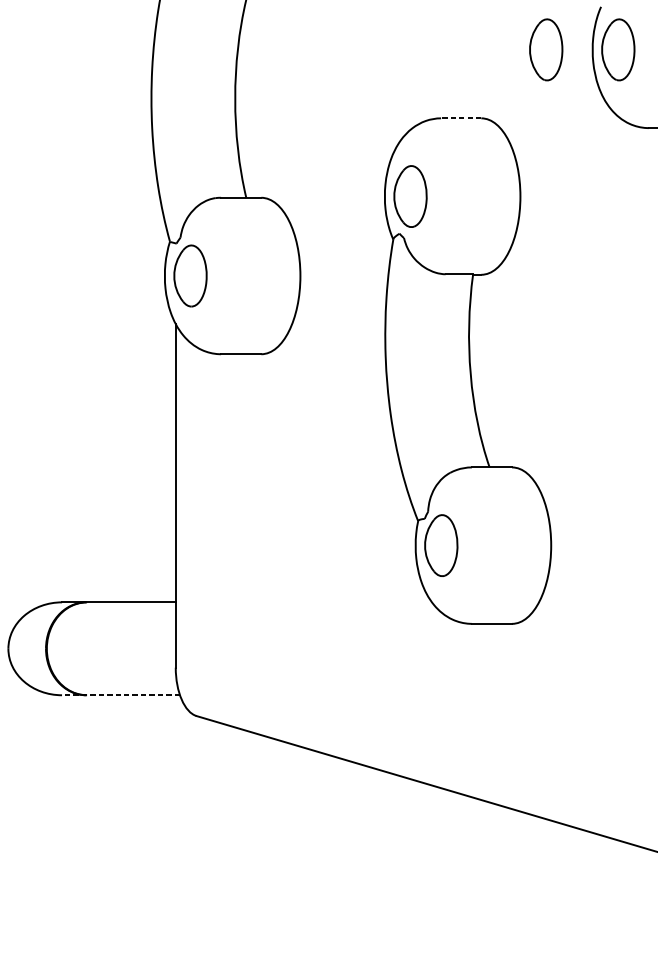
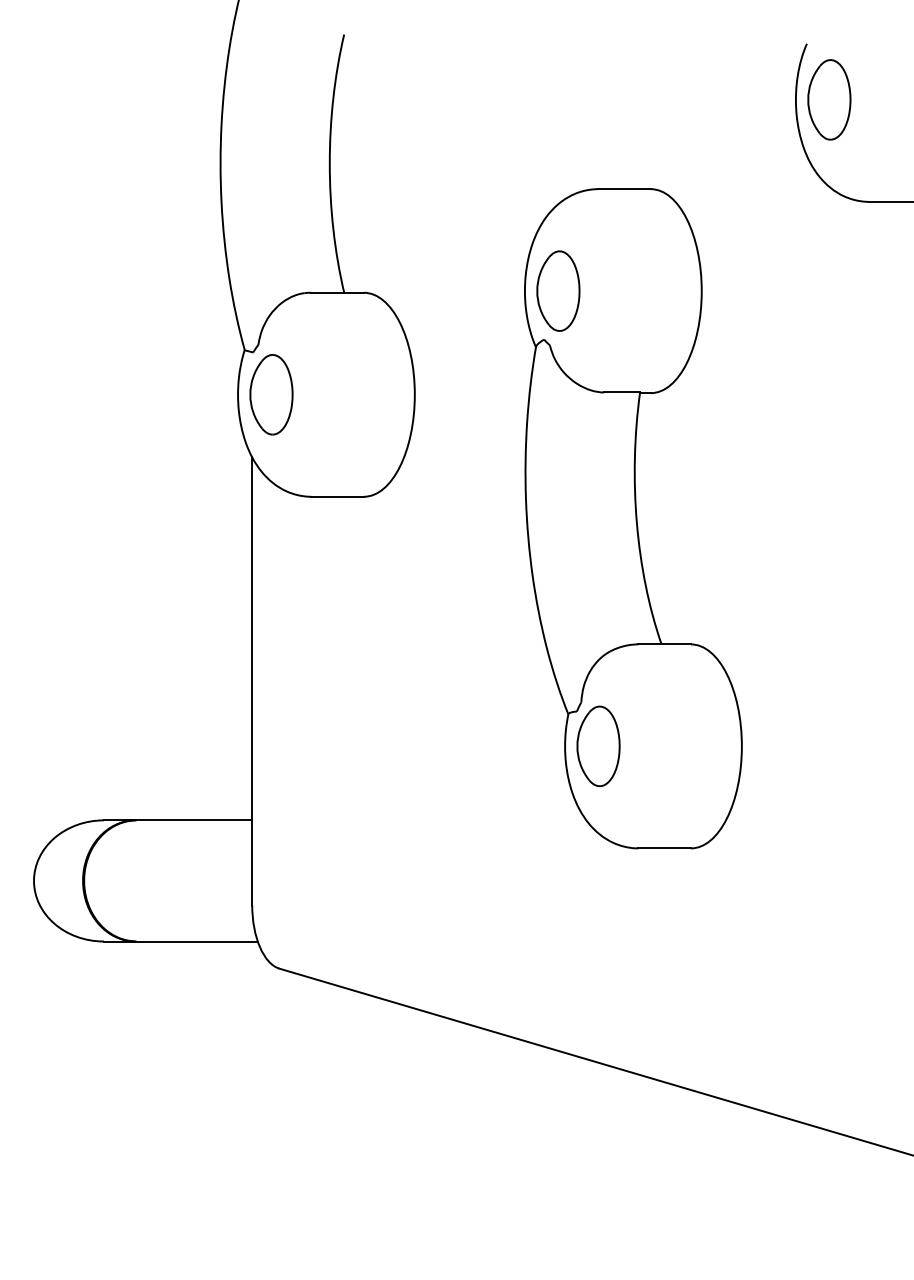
part: (546, 49) -> (735, 99), removed
line: (461, 118) -> (624, 189), dashed -> solid
line: (120, 695) -> (180, 941), dashed -> solid

